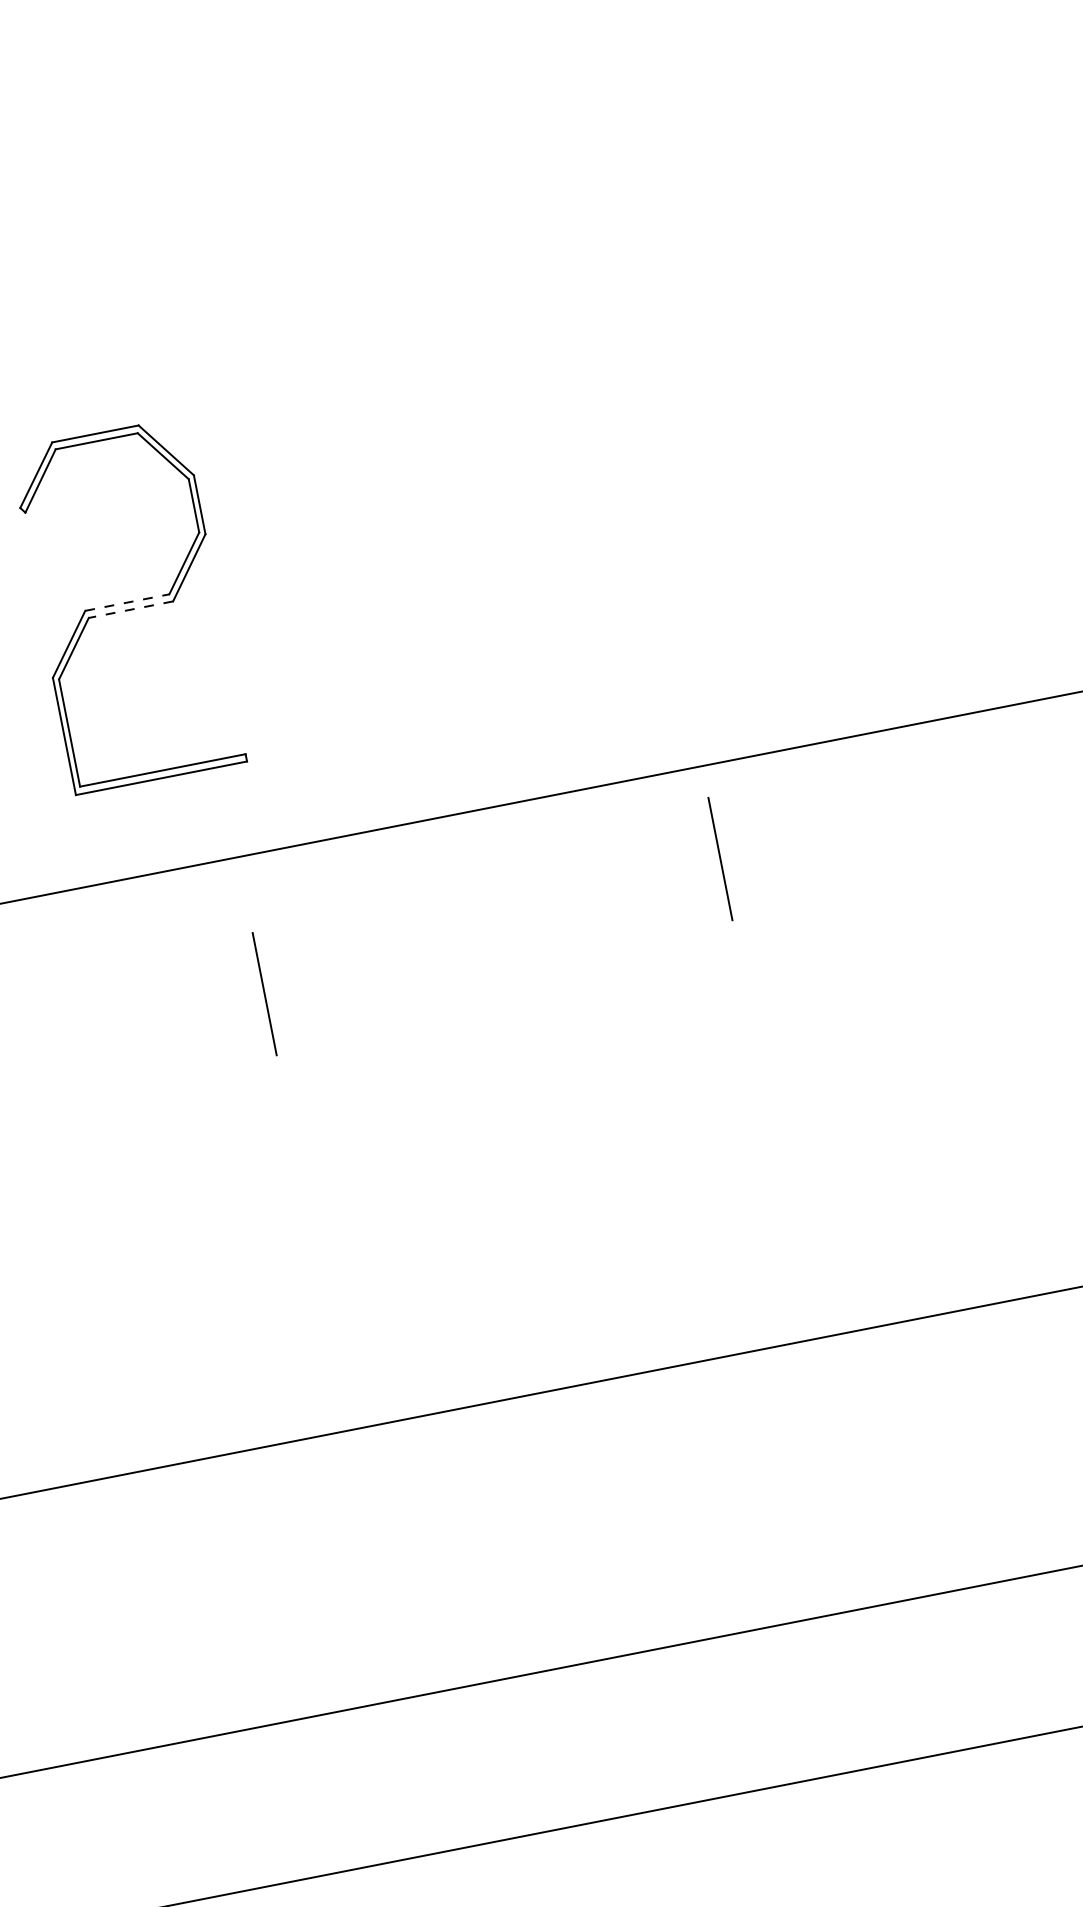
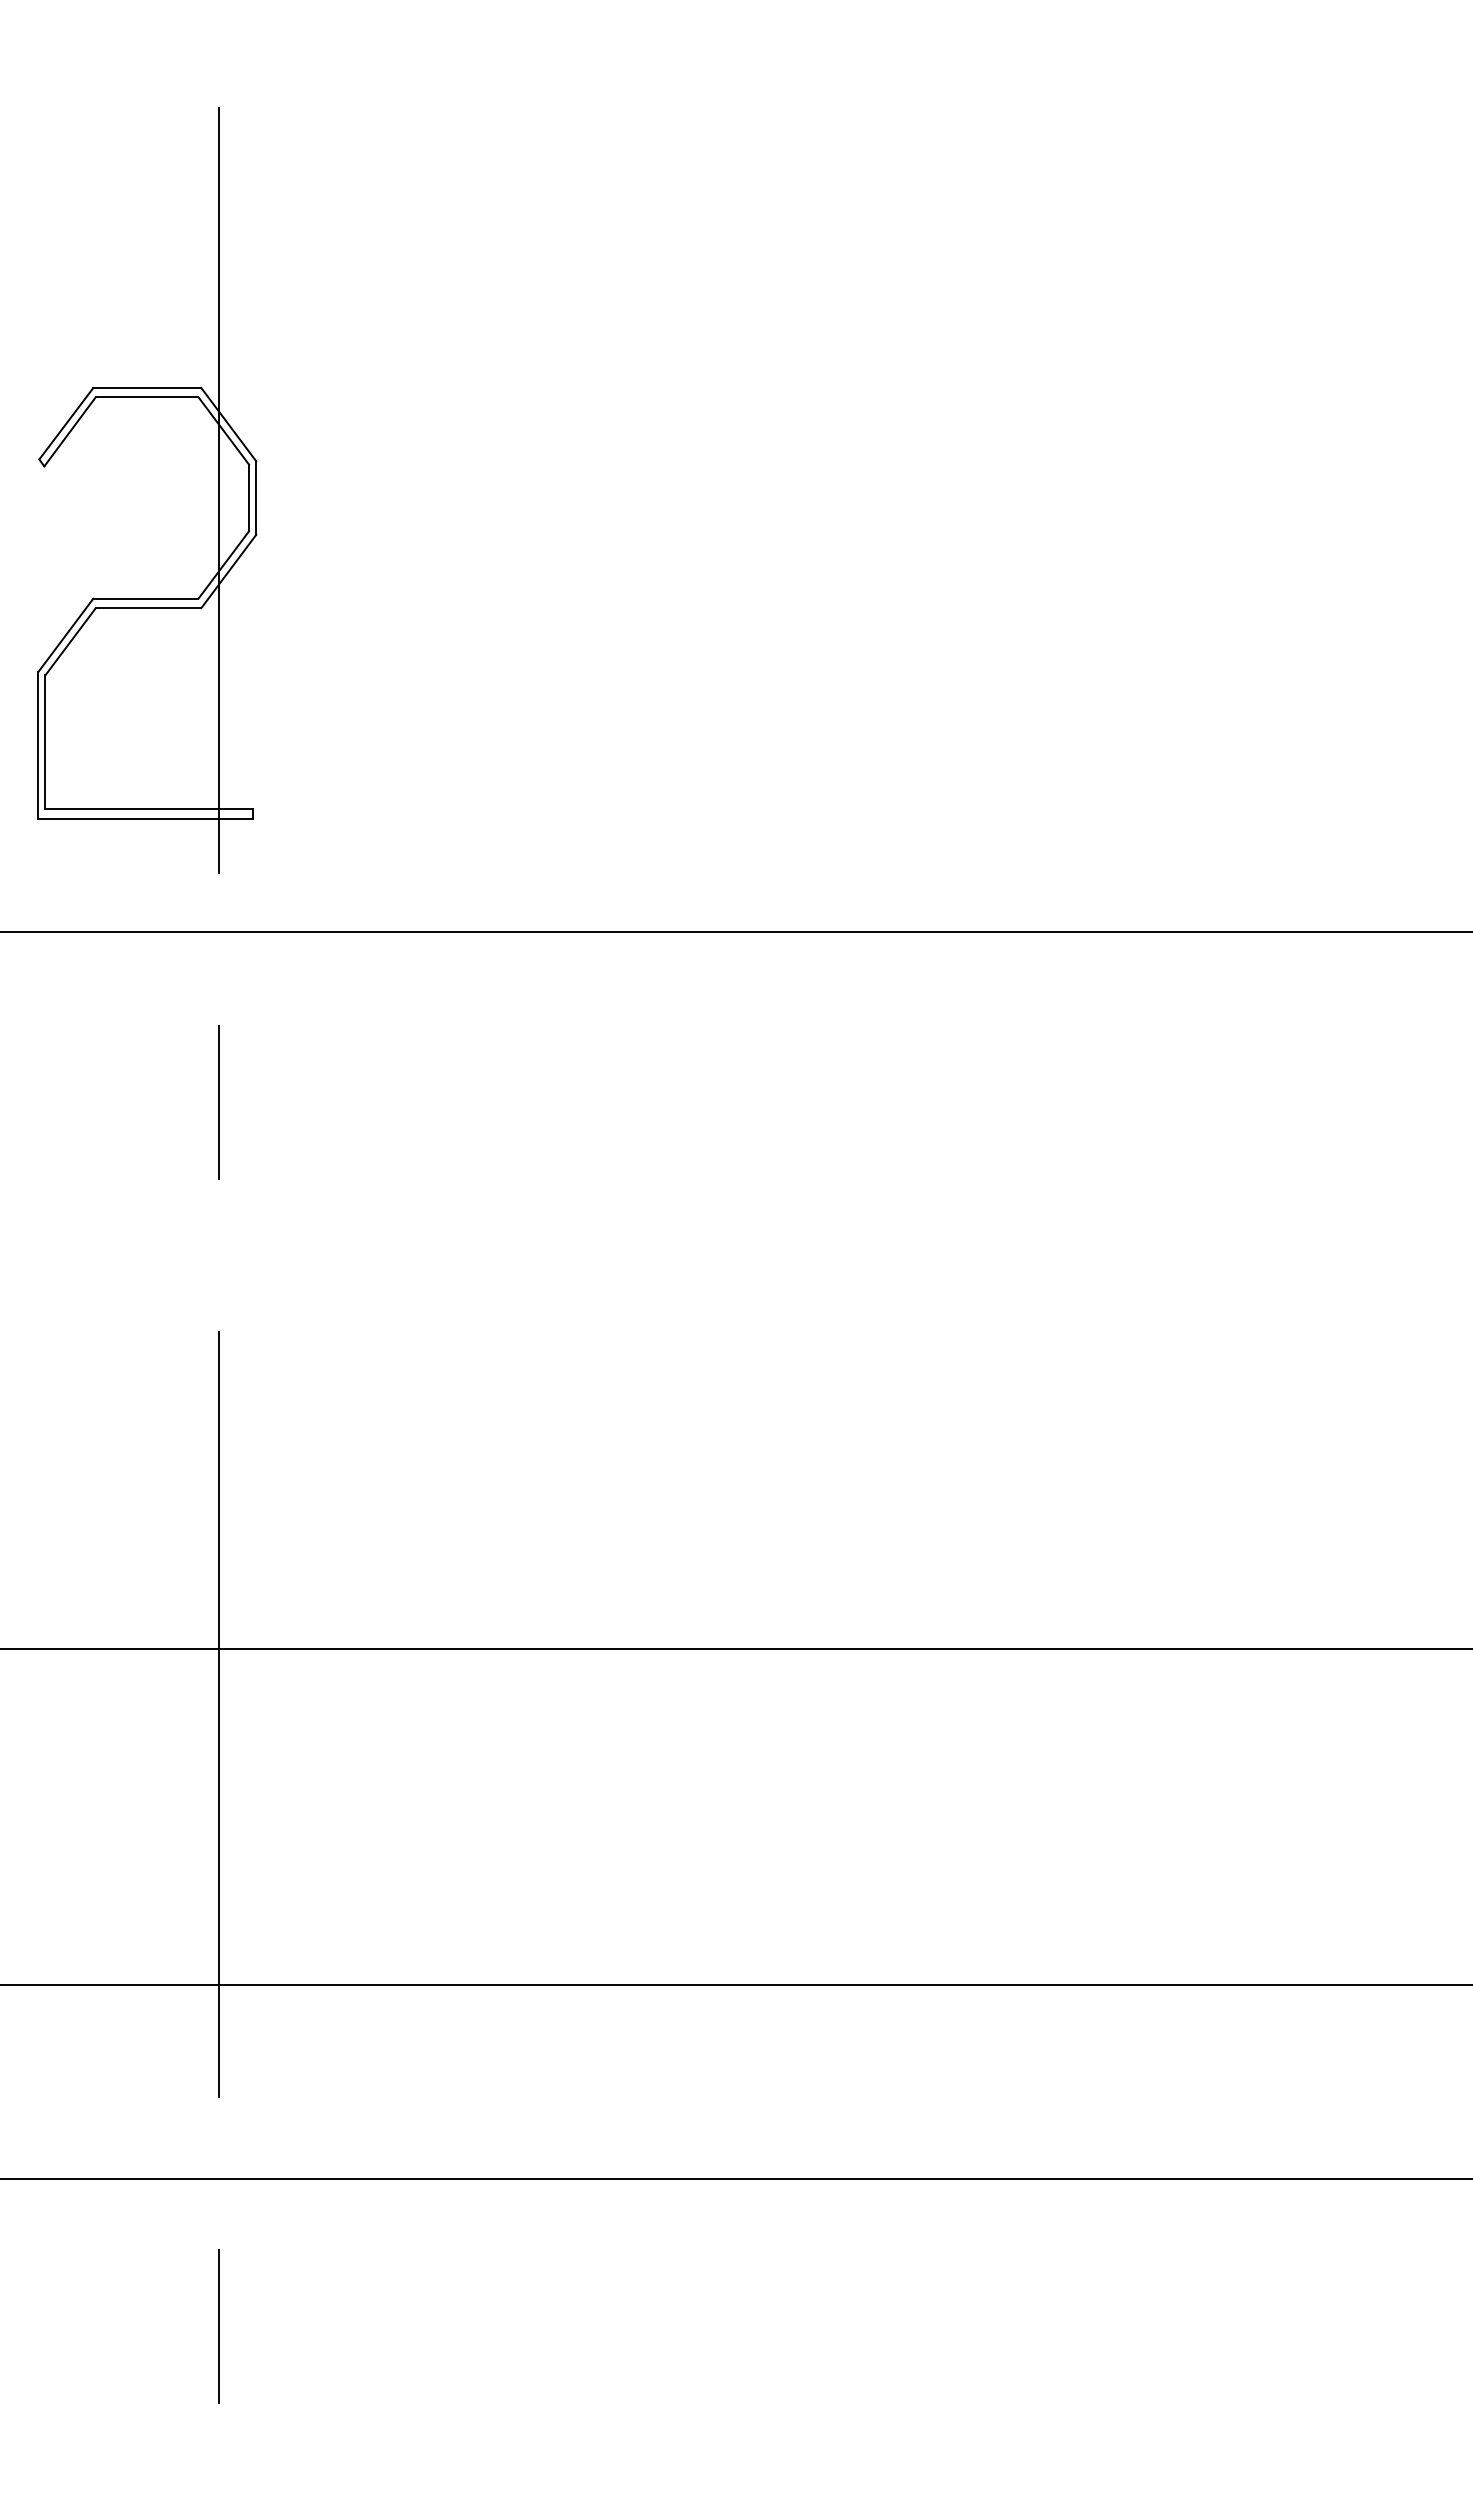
line: (168, 504) -> (218, 490), added
line: (126, 602) -> (145, 598), dashed -> solid
line: (130, 609) -> (148, 608), dashed -> solid
line: (720, 858) -> (799, 1047), removed
line: (360, 1482) -> (218, 1714), added

